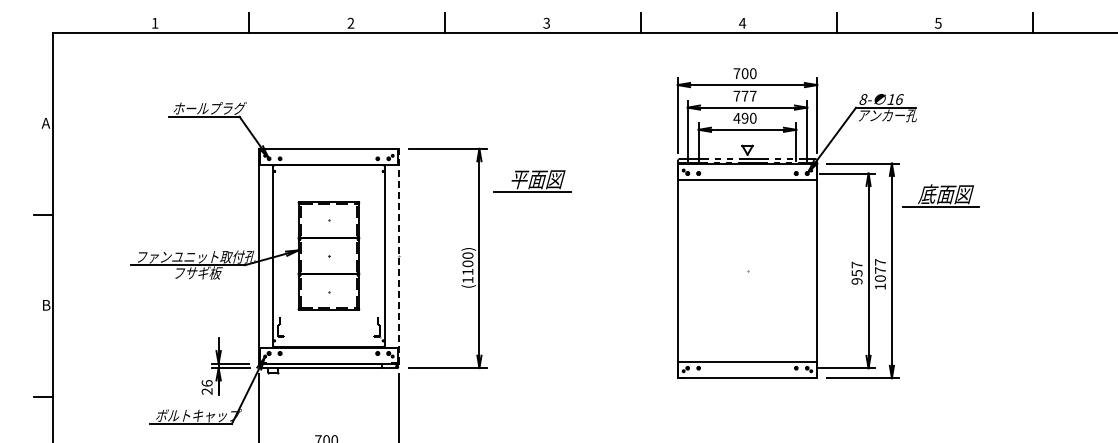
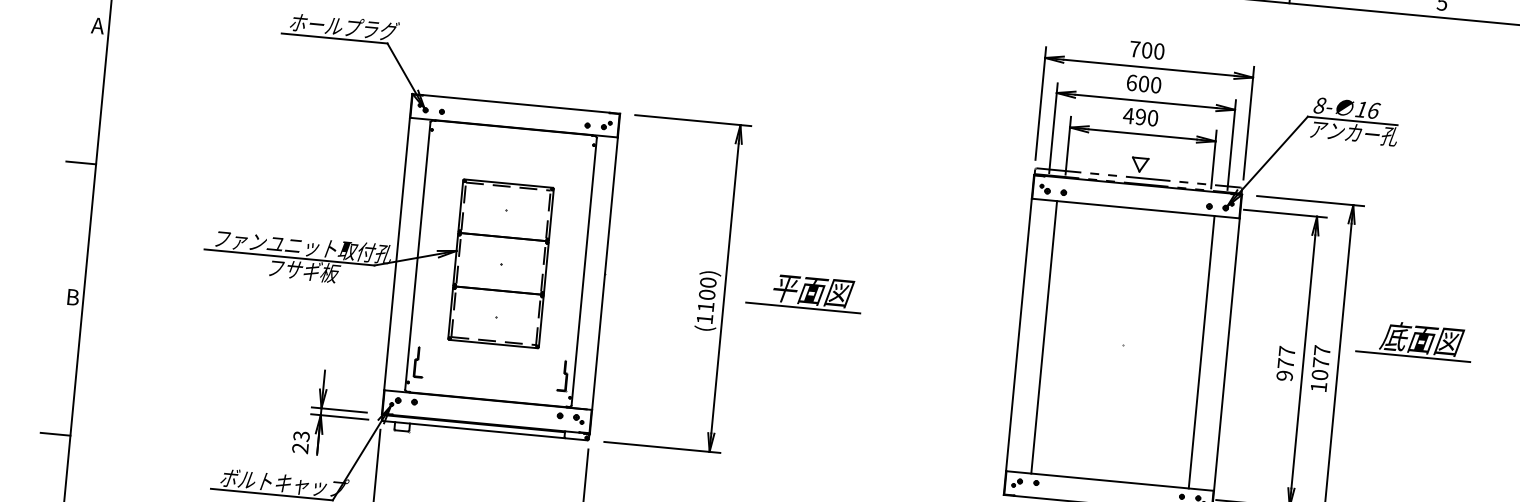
text: (744, 95) -> (1143, 82), 777 -> 600
part: (532, 181) -> (804, 293), moved
part: (940, 195) -> (1413, 340), moved
line: (398, 255) -> (604, 272), dashed -> solid
line: (694, 270) -> (1043, 336), added
line: (800, 270) -> (1201, 351), added
text: (856, 273) -> (1285, 364), 957 -> 977
text: (206, 383) -> (300, 436), 26 -> 23

